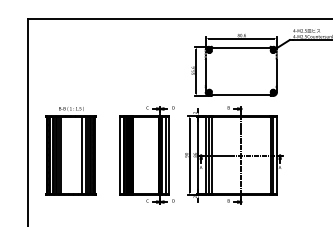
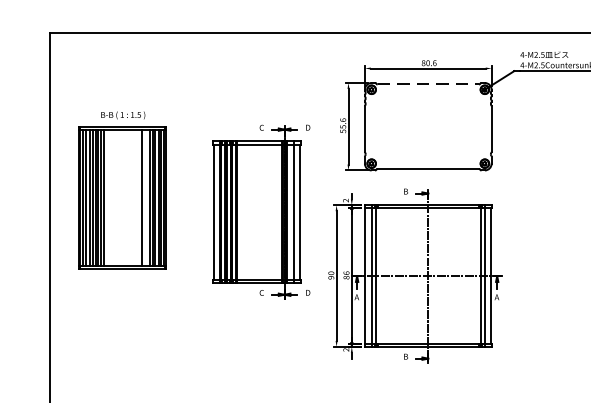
line: (241, 47) -> (428, 84), solid -> dashed
part: (70, 151) -> (121, 190), moved
part: (146, 155) -> (260, 212), moved

